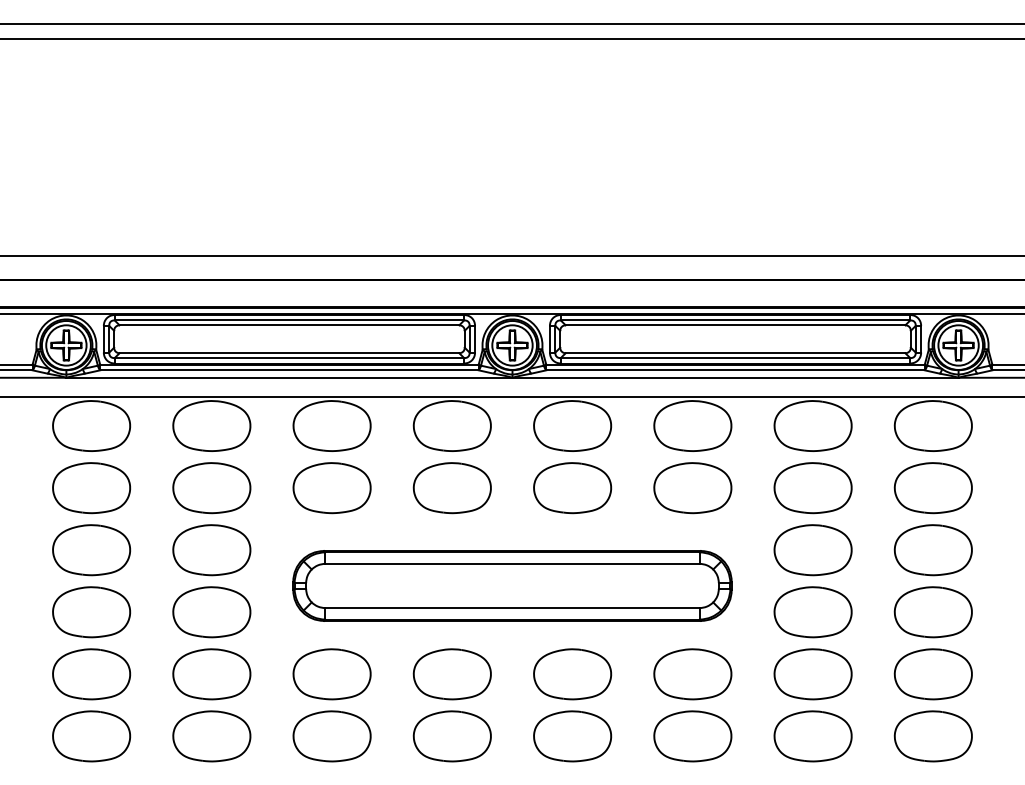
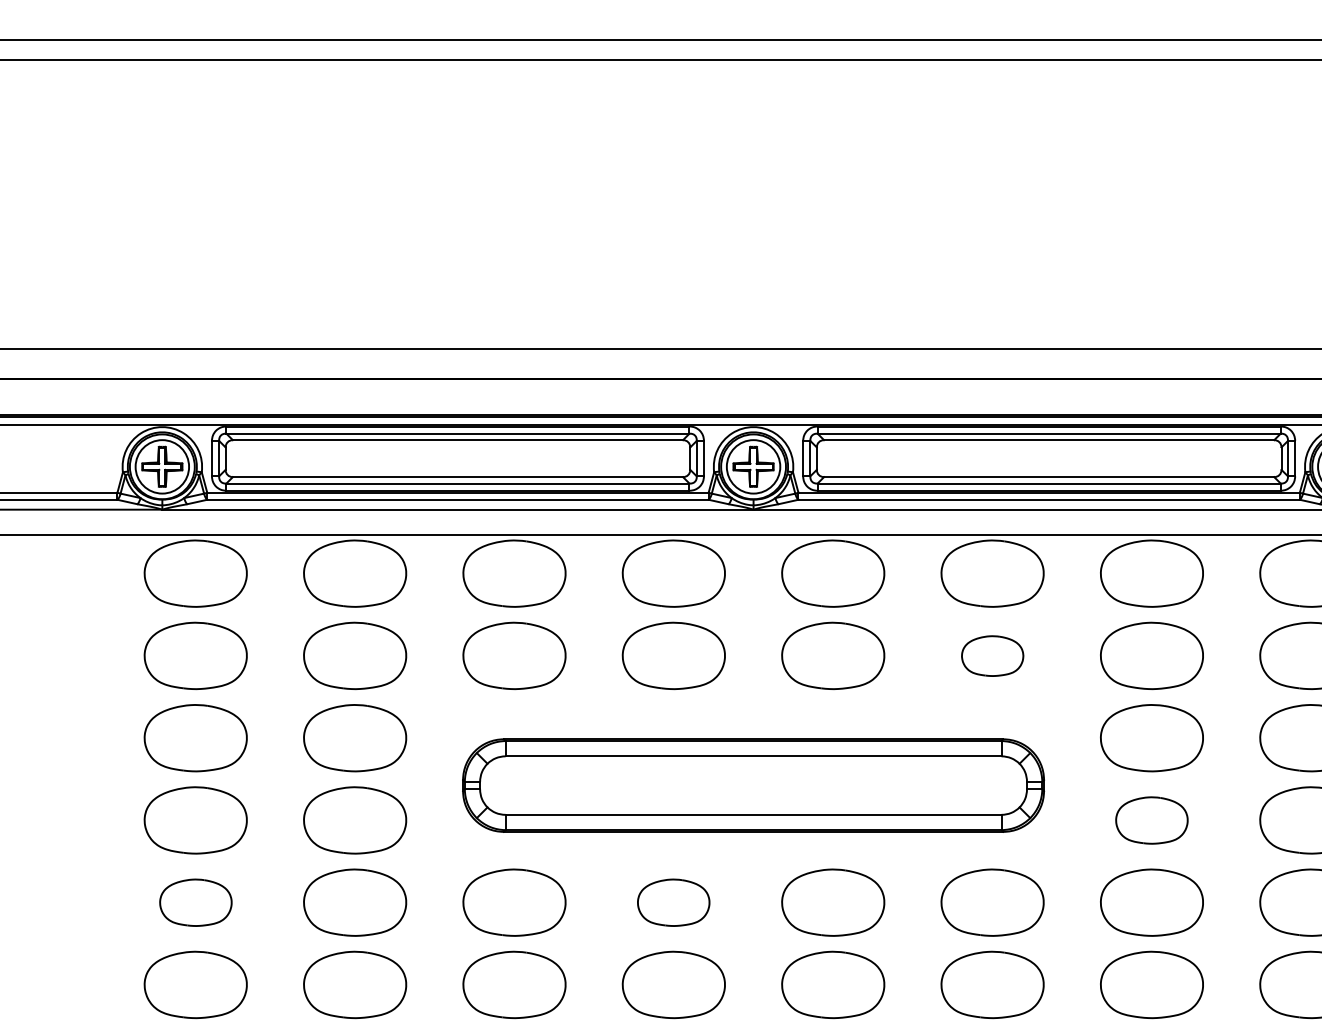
part: (692, 488) -> (992, 656), size x0.6
part: (812, 612) -> (1151, 820), size x0.7
part: (91, 674) -> (195, 902), size x0.7
part: (451, 674) -> (672, 902), size x0.7

